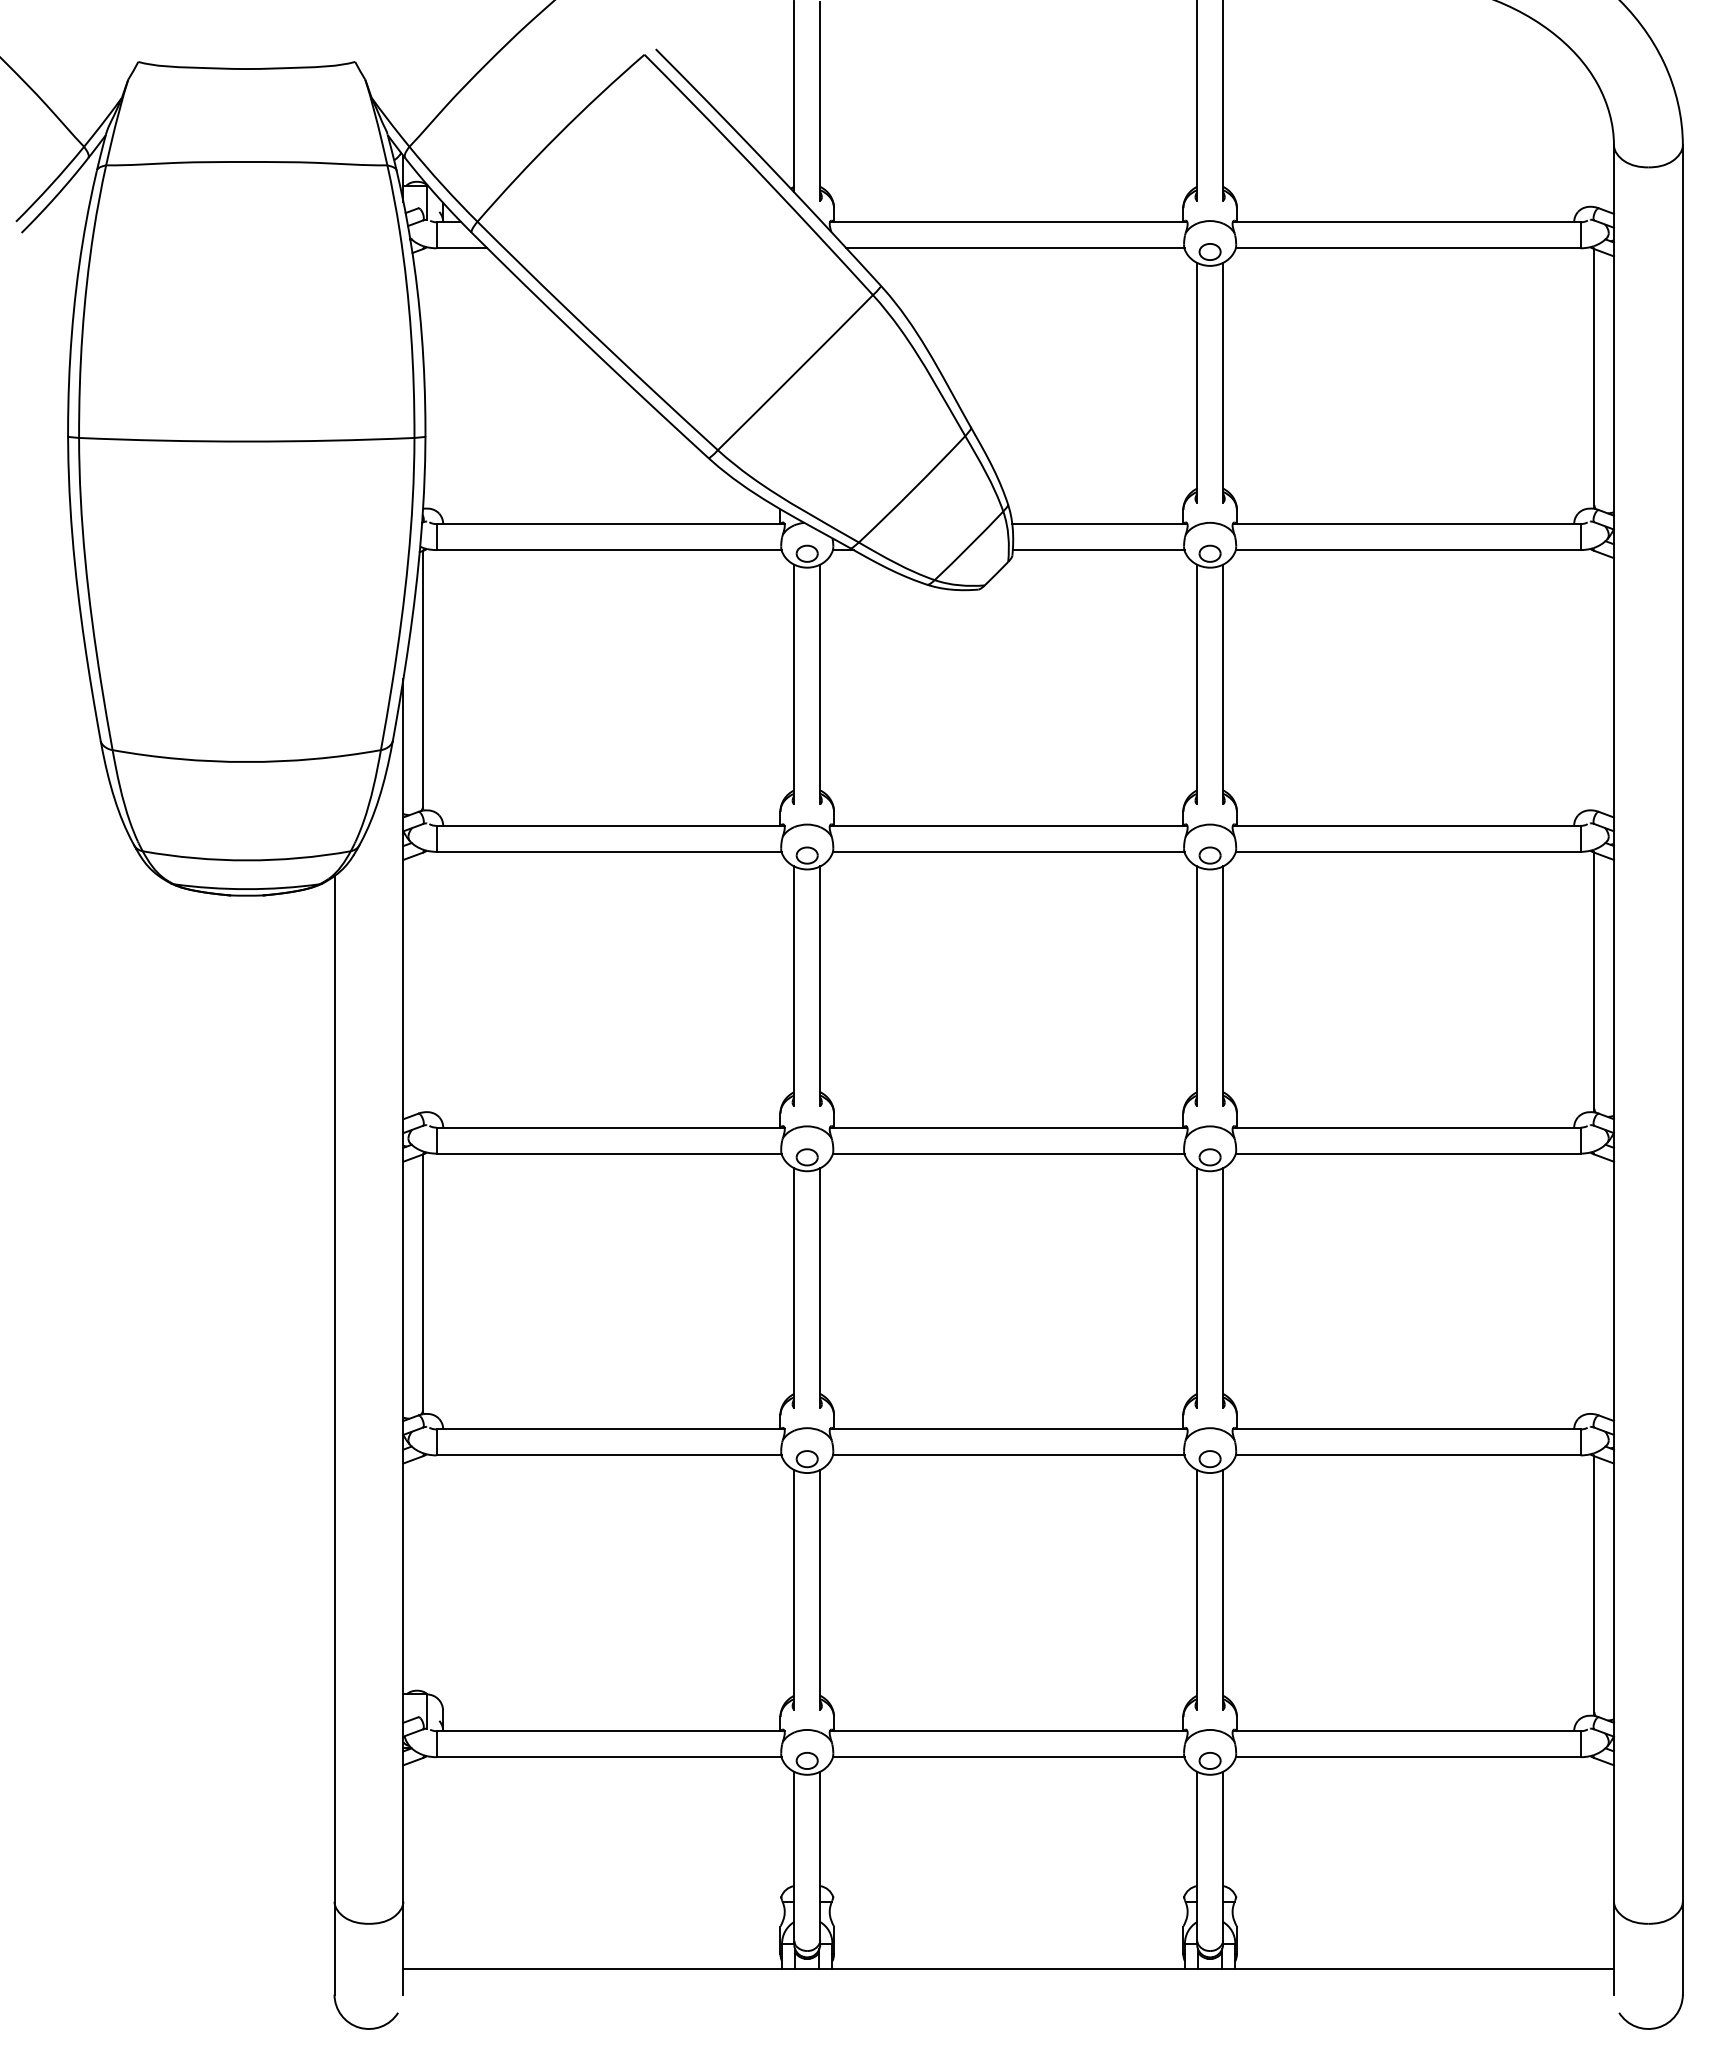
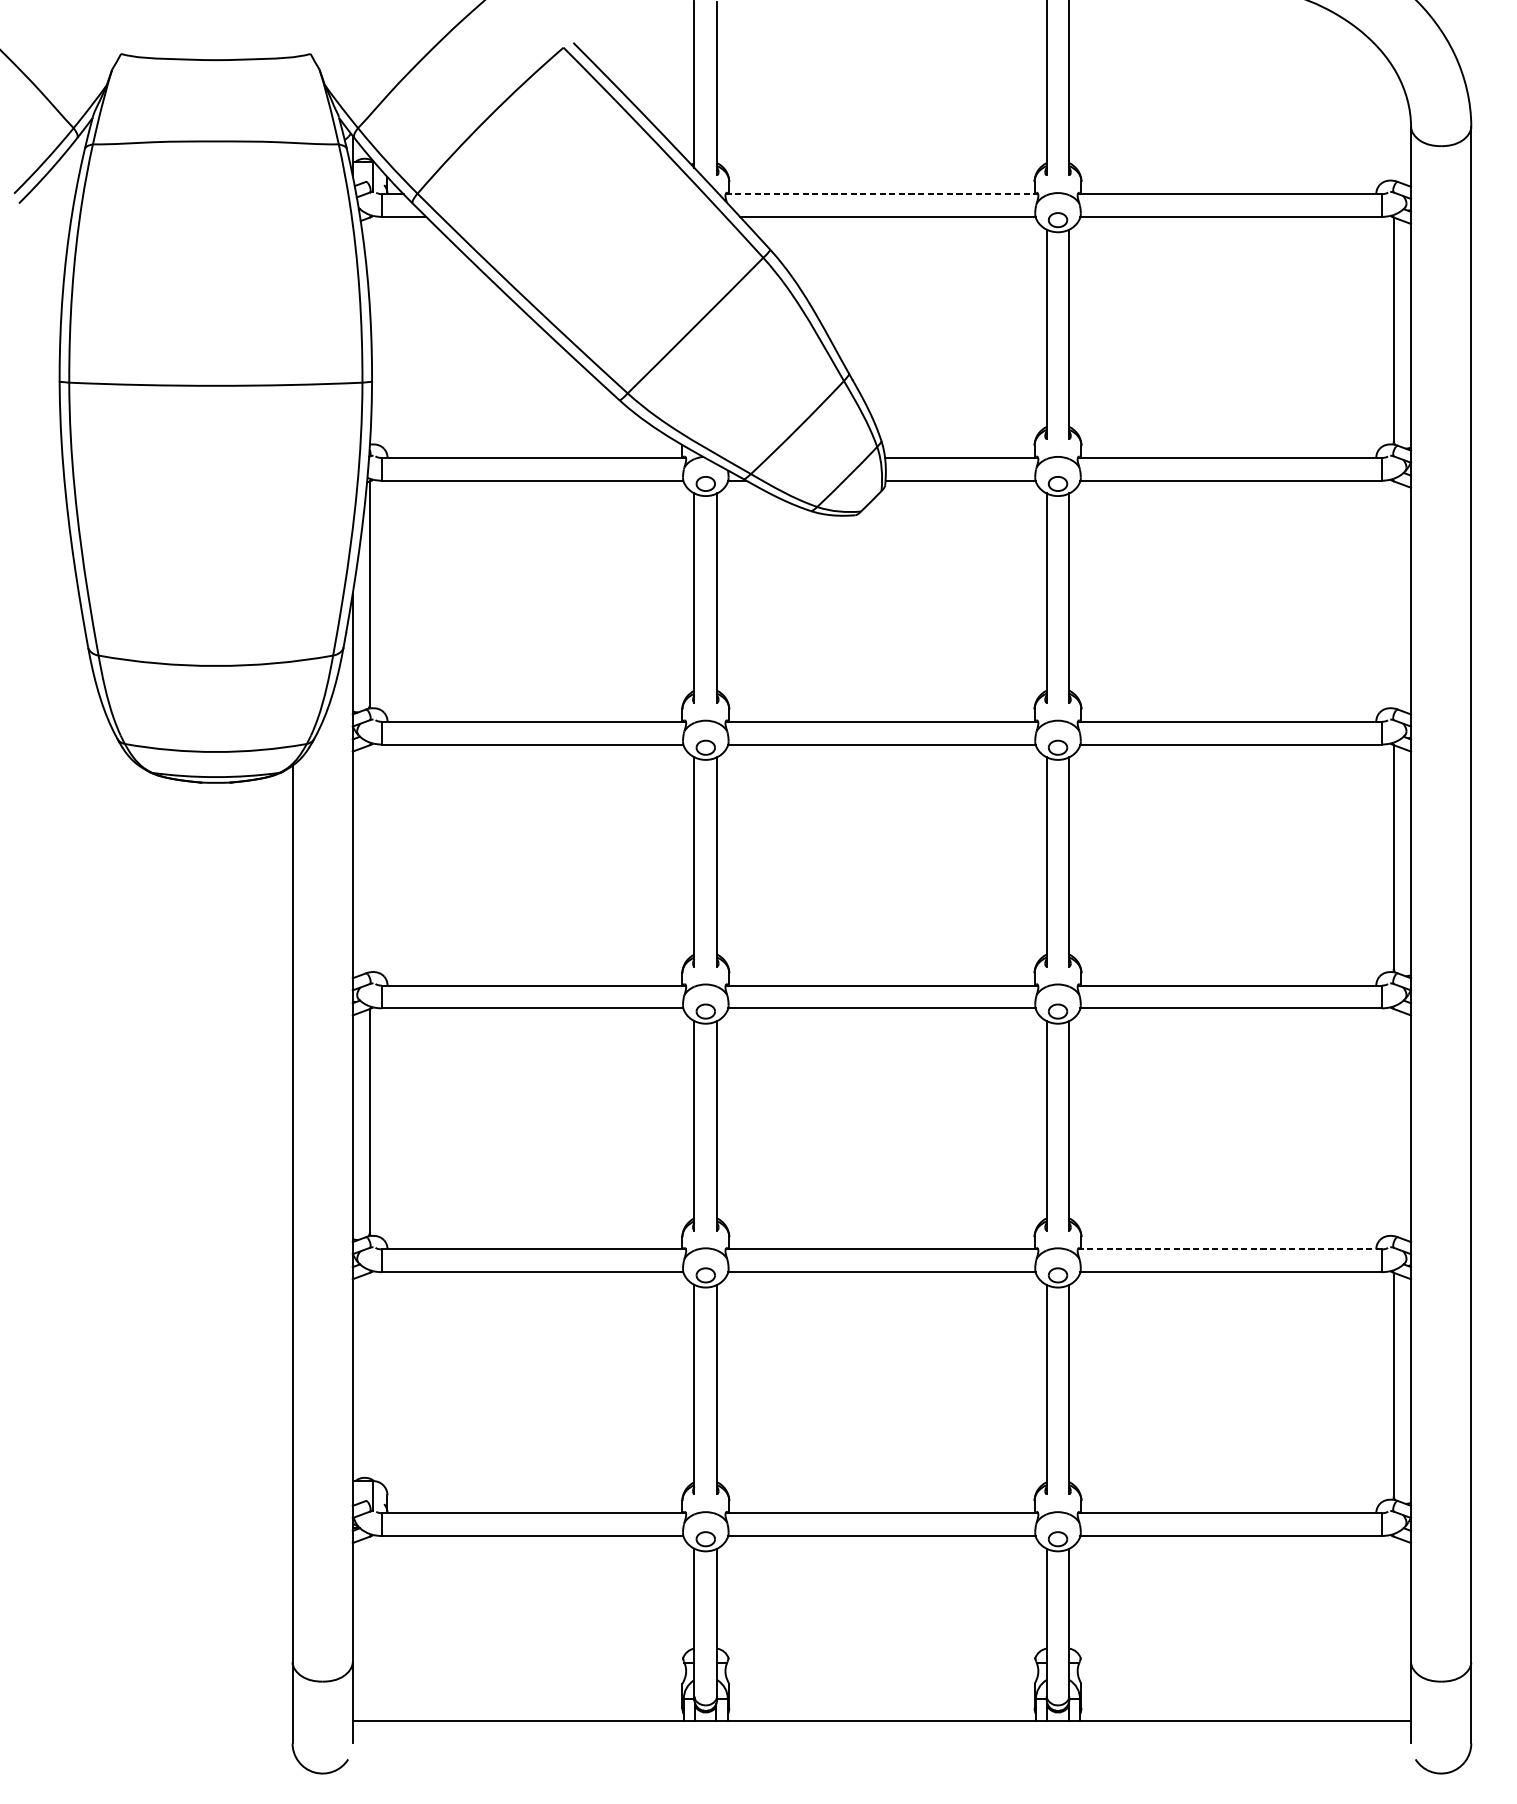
line: (1008, 222) -> (881, 194), solid -> dashed
line: (1406, 1429) -> (1229, 1249), solid -> dashed

